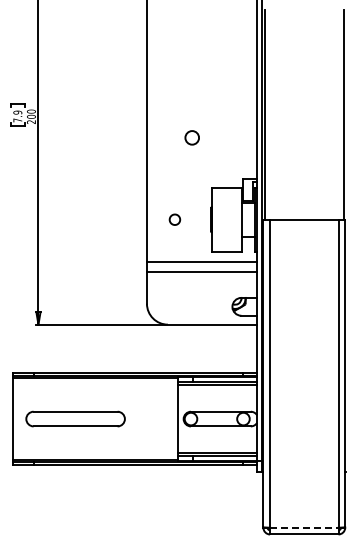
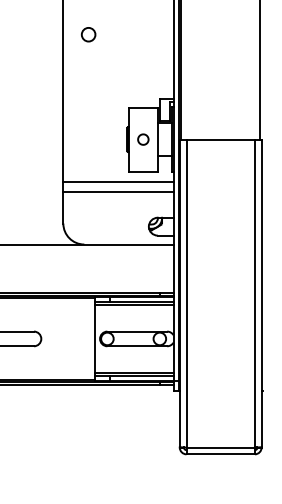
circle: (191, 137) -> (87, 34), moved
part: (174, 219) -> (142, 139), moved
line: (304, 527) -> (220, 447), dashed -> solid

